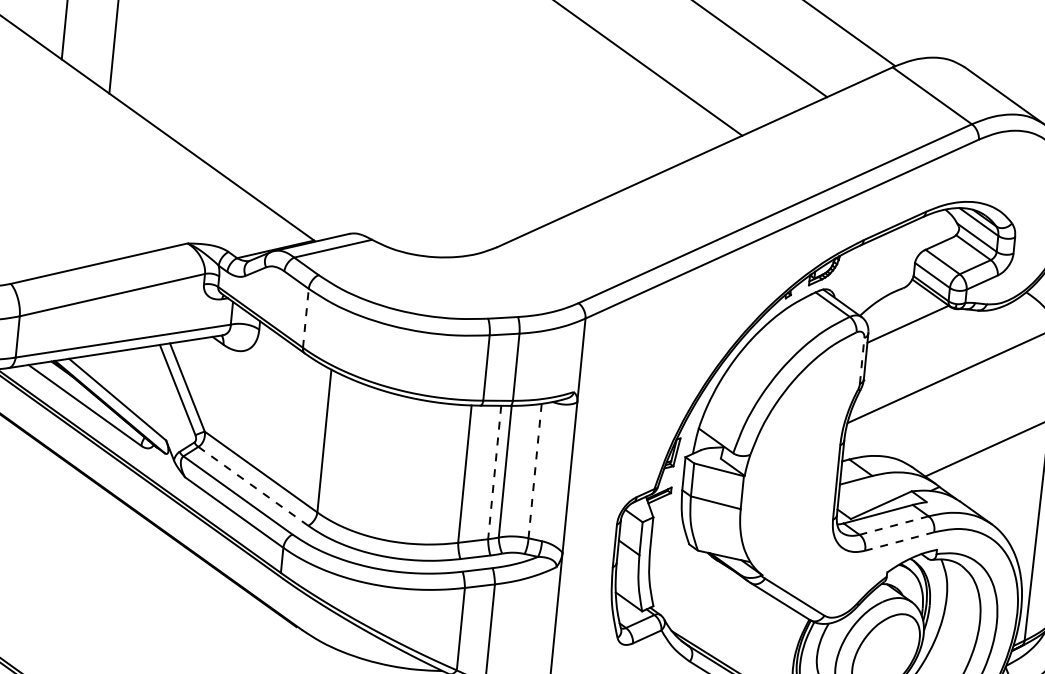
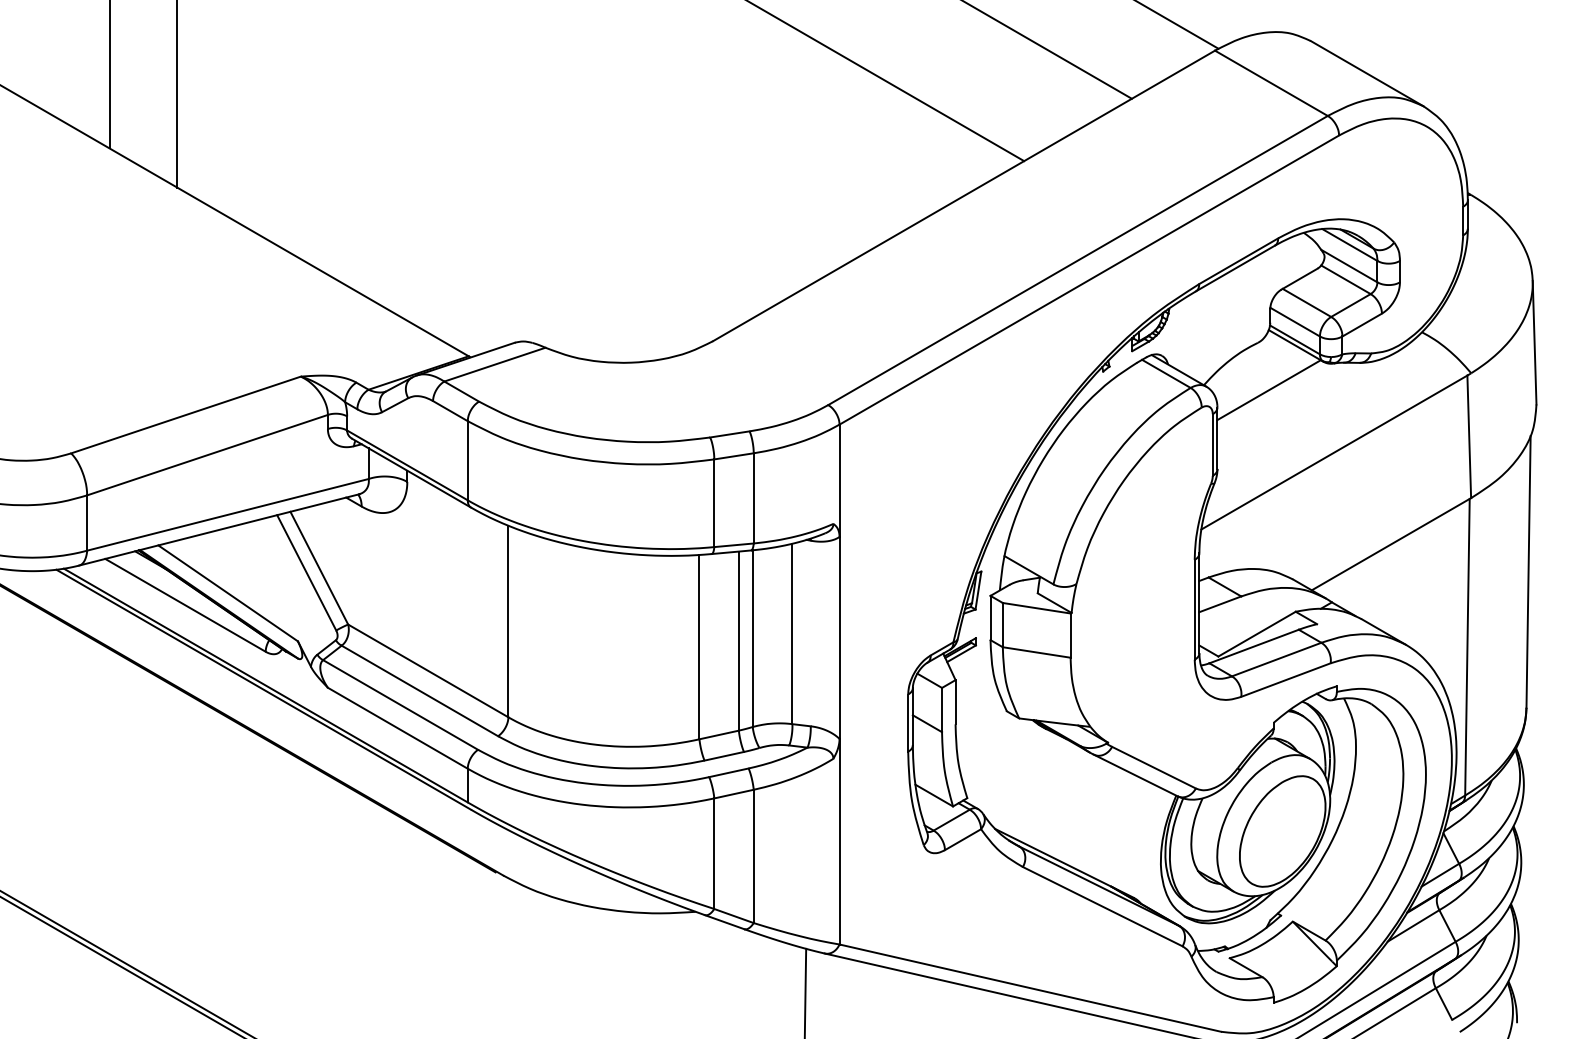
line: (305, 318) -> (467, 460), dashed -> solid
line: (861, 361) -> (1212, 445), dashed -> solid
line: (535, 471) -> (792, 634), dashed -> solid
line: (494, 472) -> (738, 641), dashed -> solid
line: (253, 485) -> (419, 690), dashed -> solid
line: (893, 525) -> (1276, 659), dashed -> solid
line: (899, 541) -> (1286, 680), dashed -> solid

